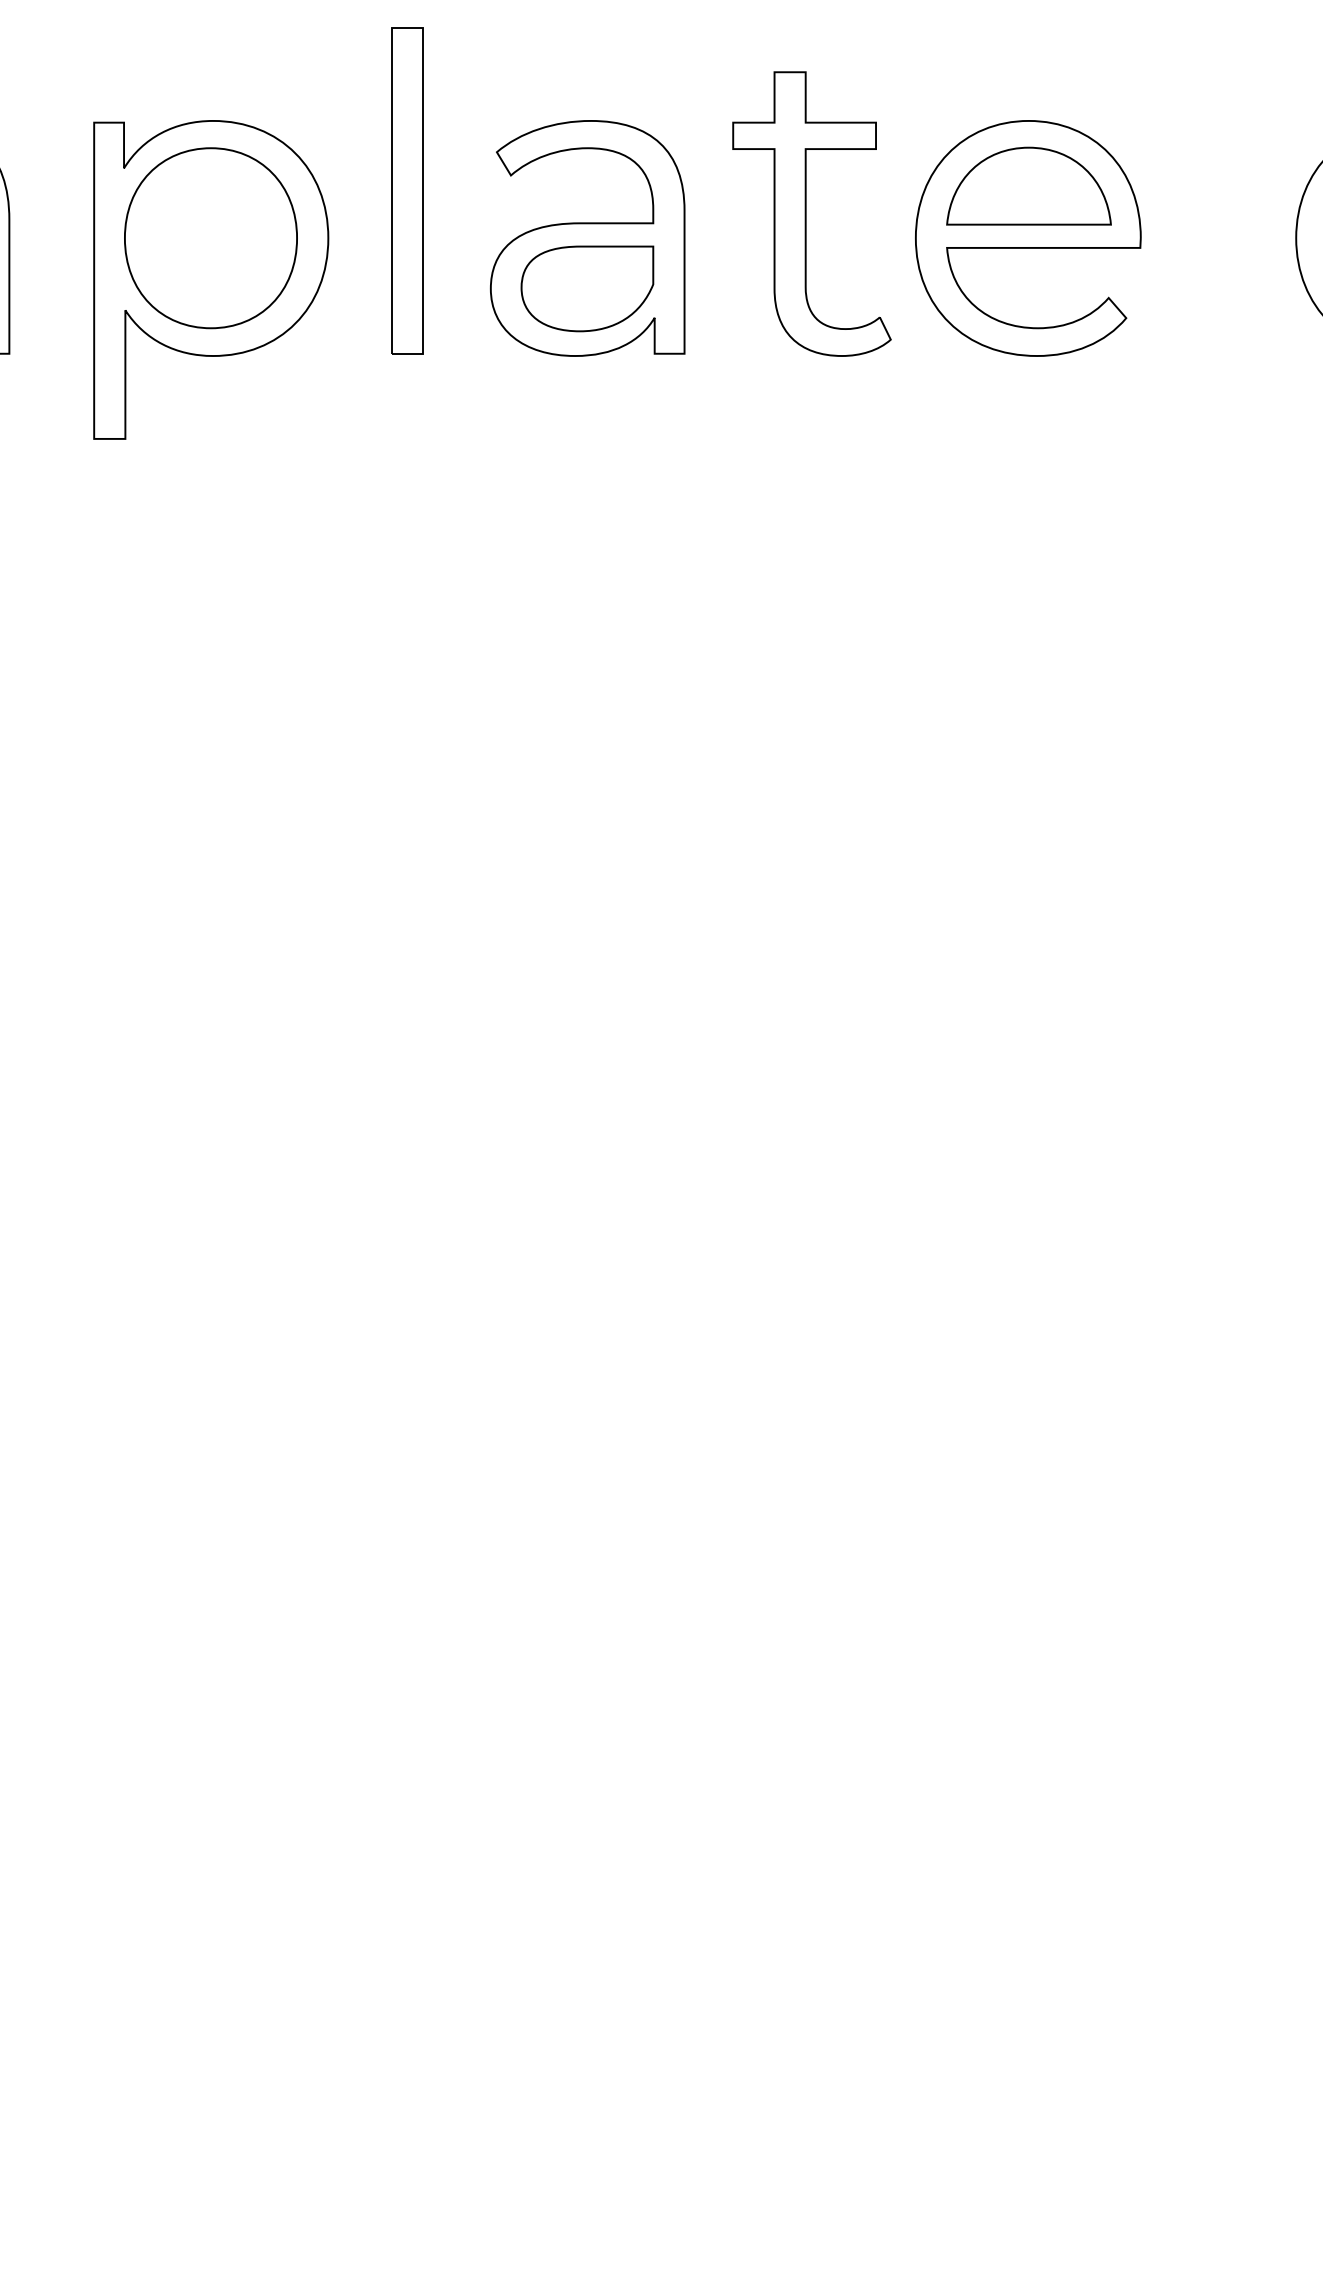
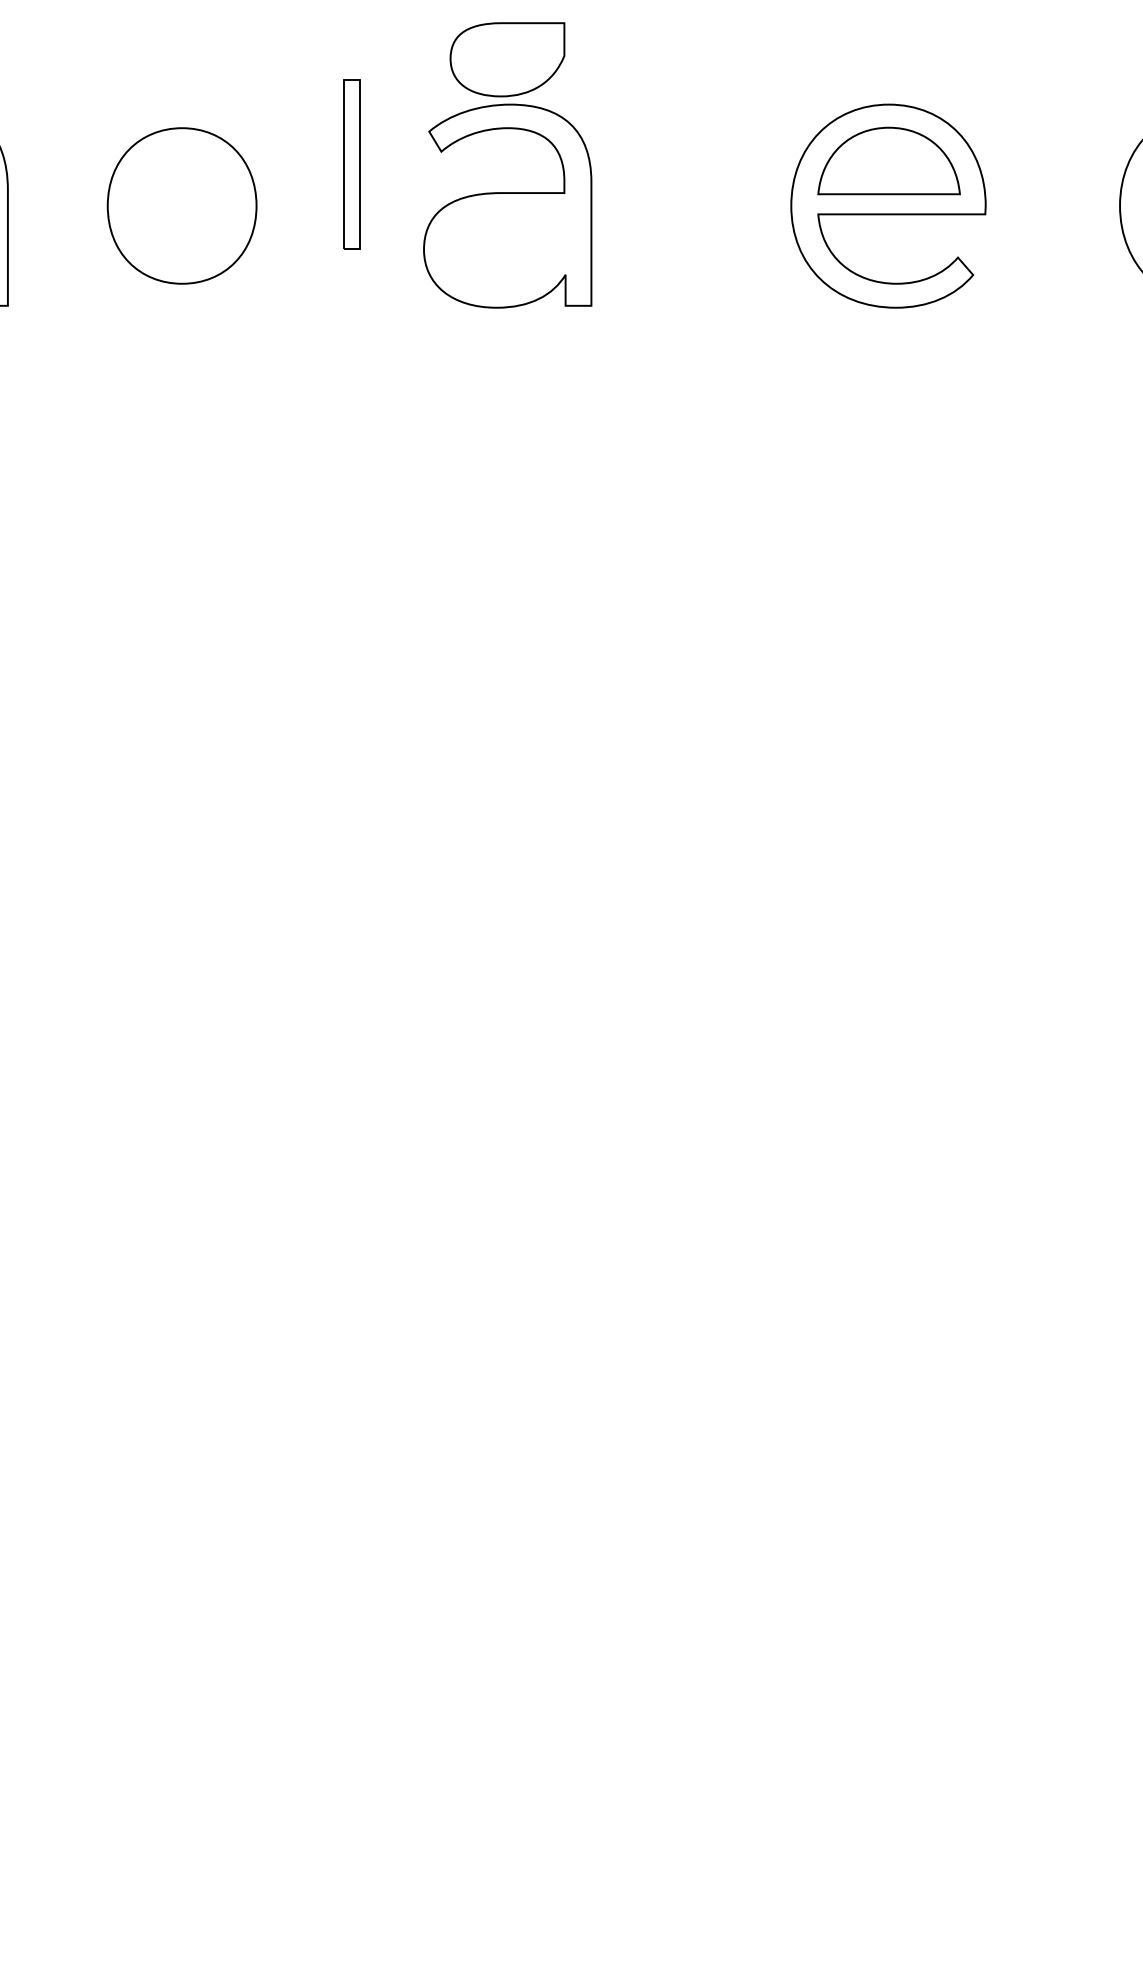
part: (408, 190) -> (352, 164), size x0.6
part: (811, 213) -> (701, 184), removed
part: (211, 279) -> (182, 241), removed
part: (587, 288) -> (507, 59), moved

